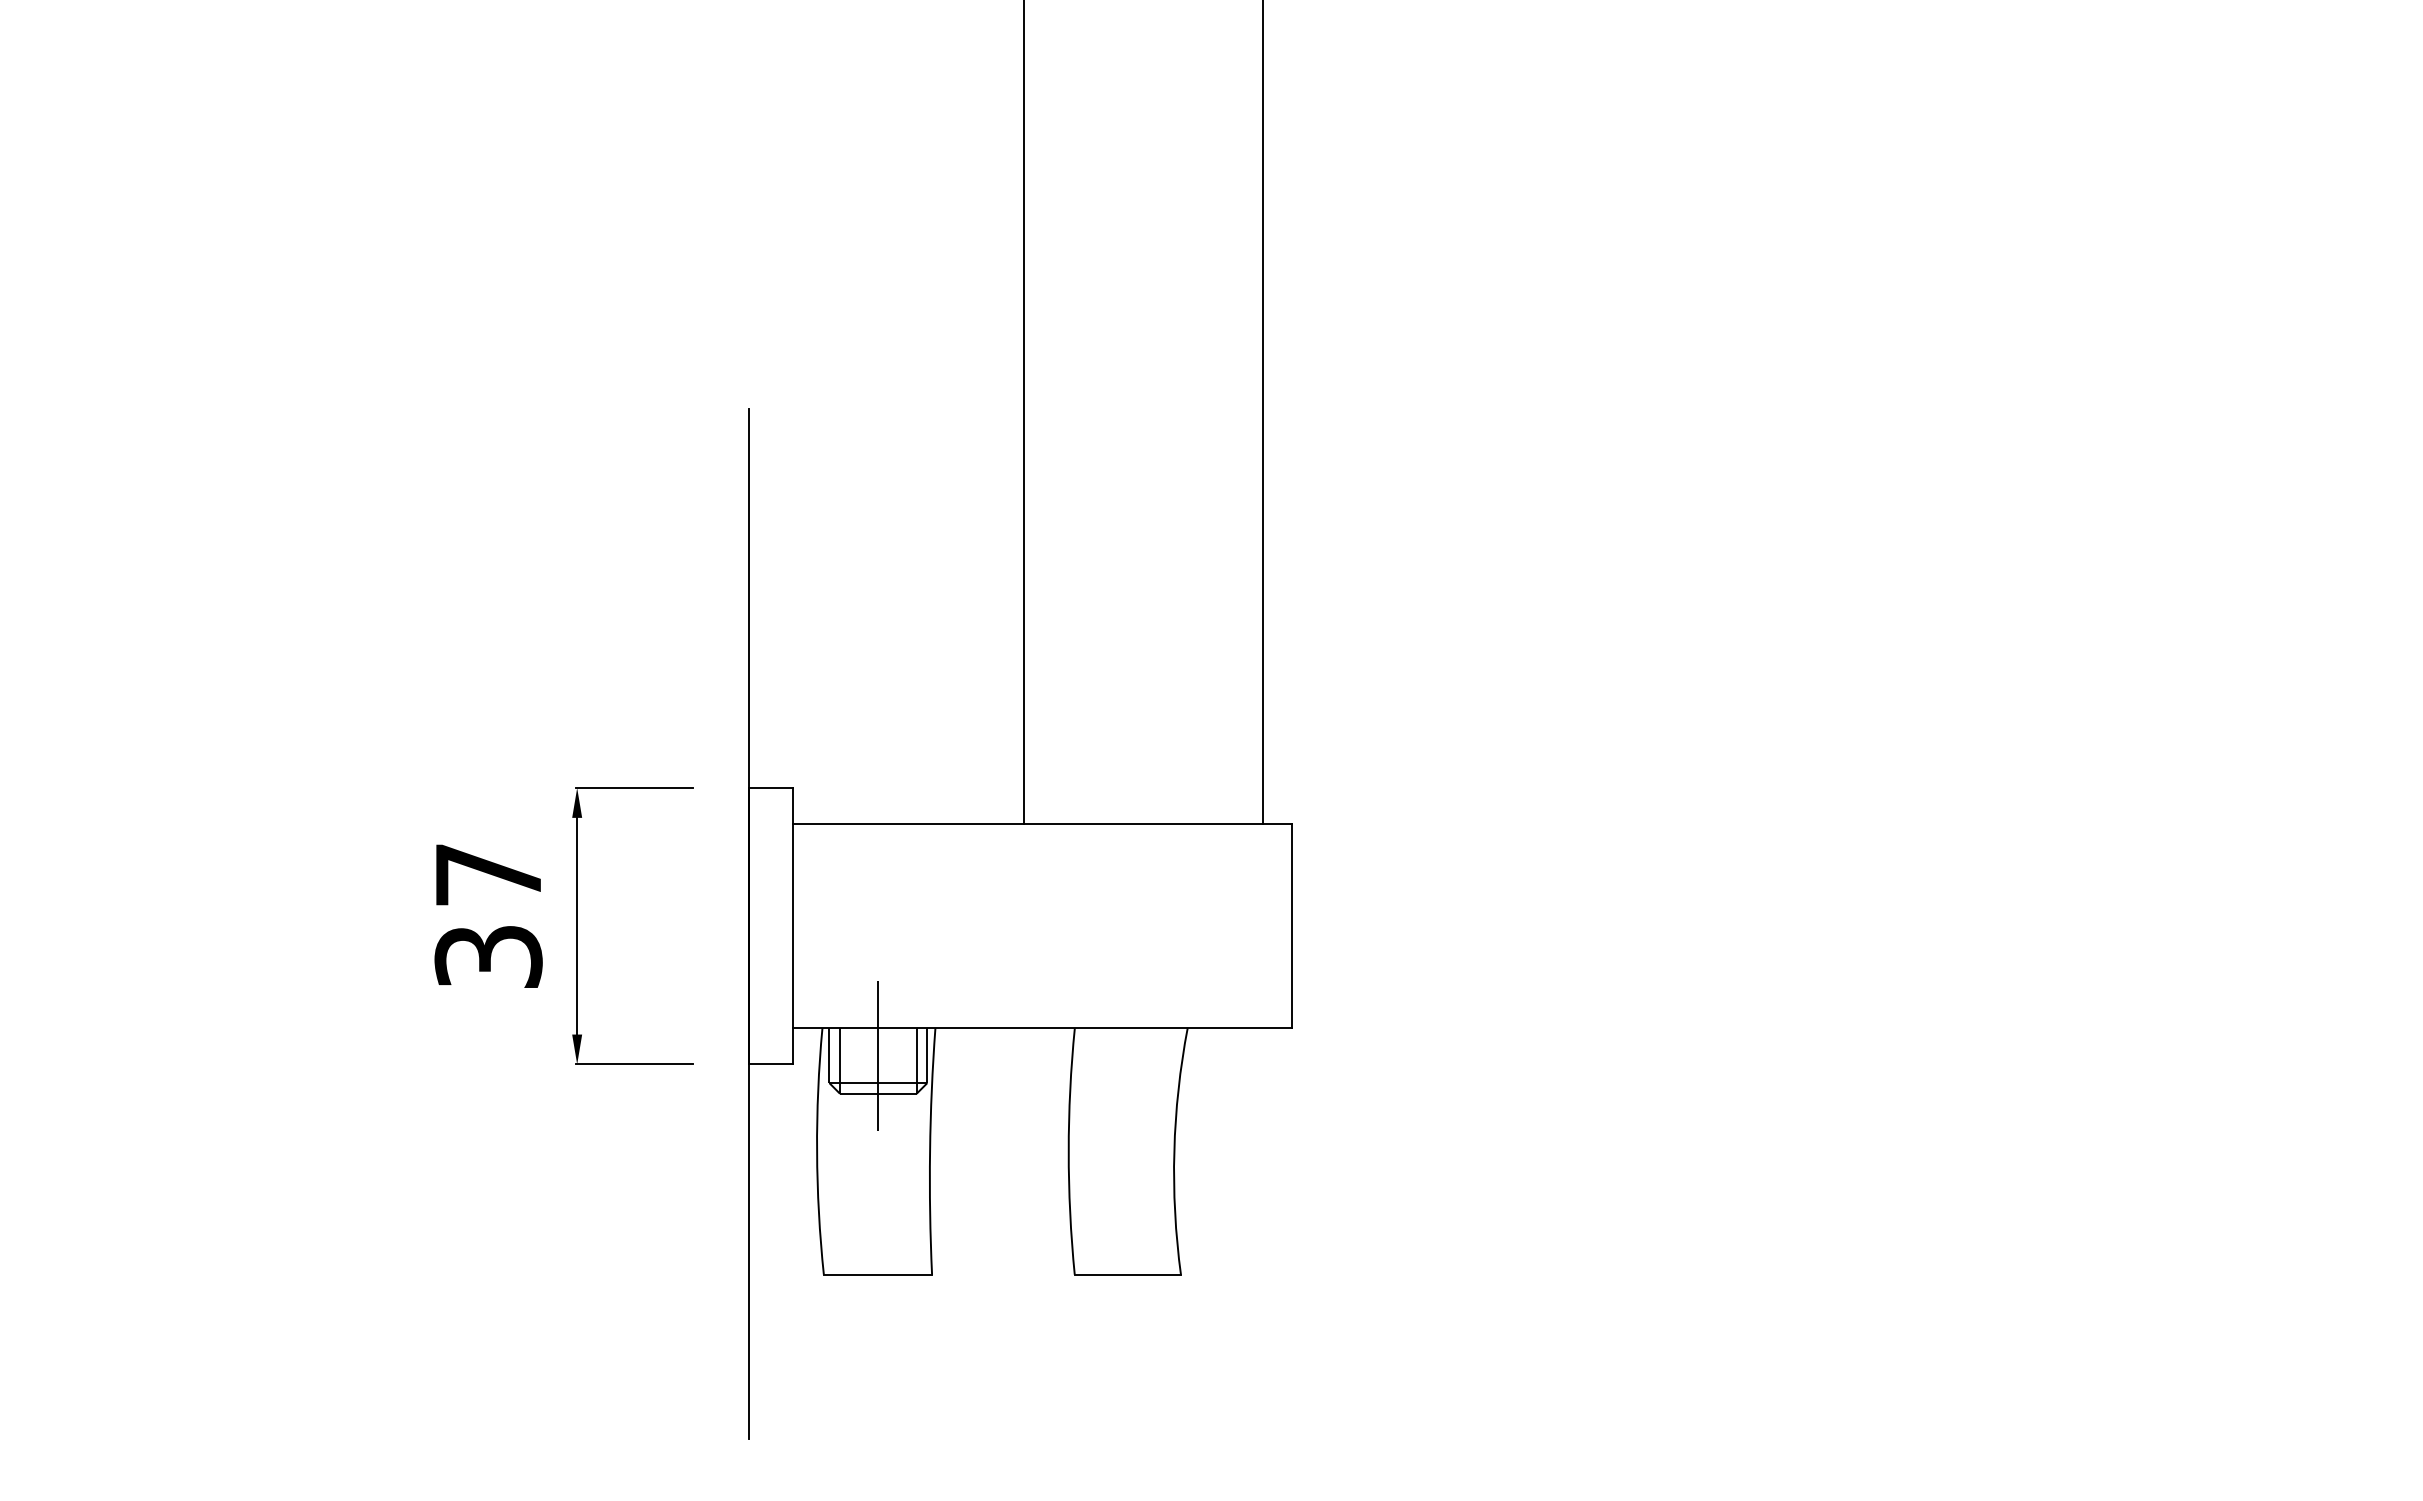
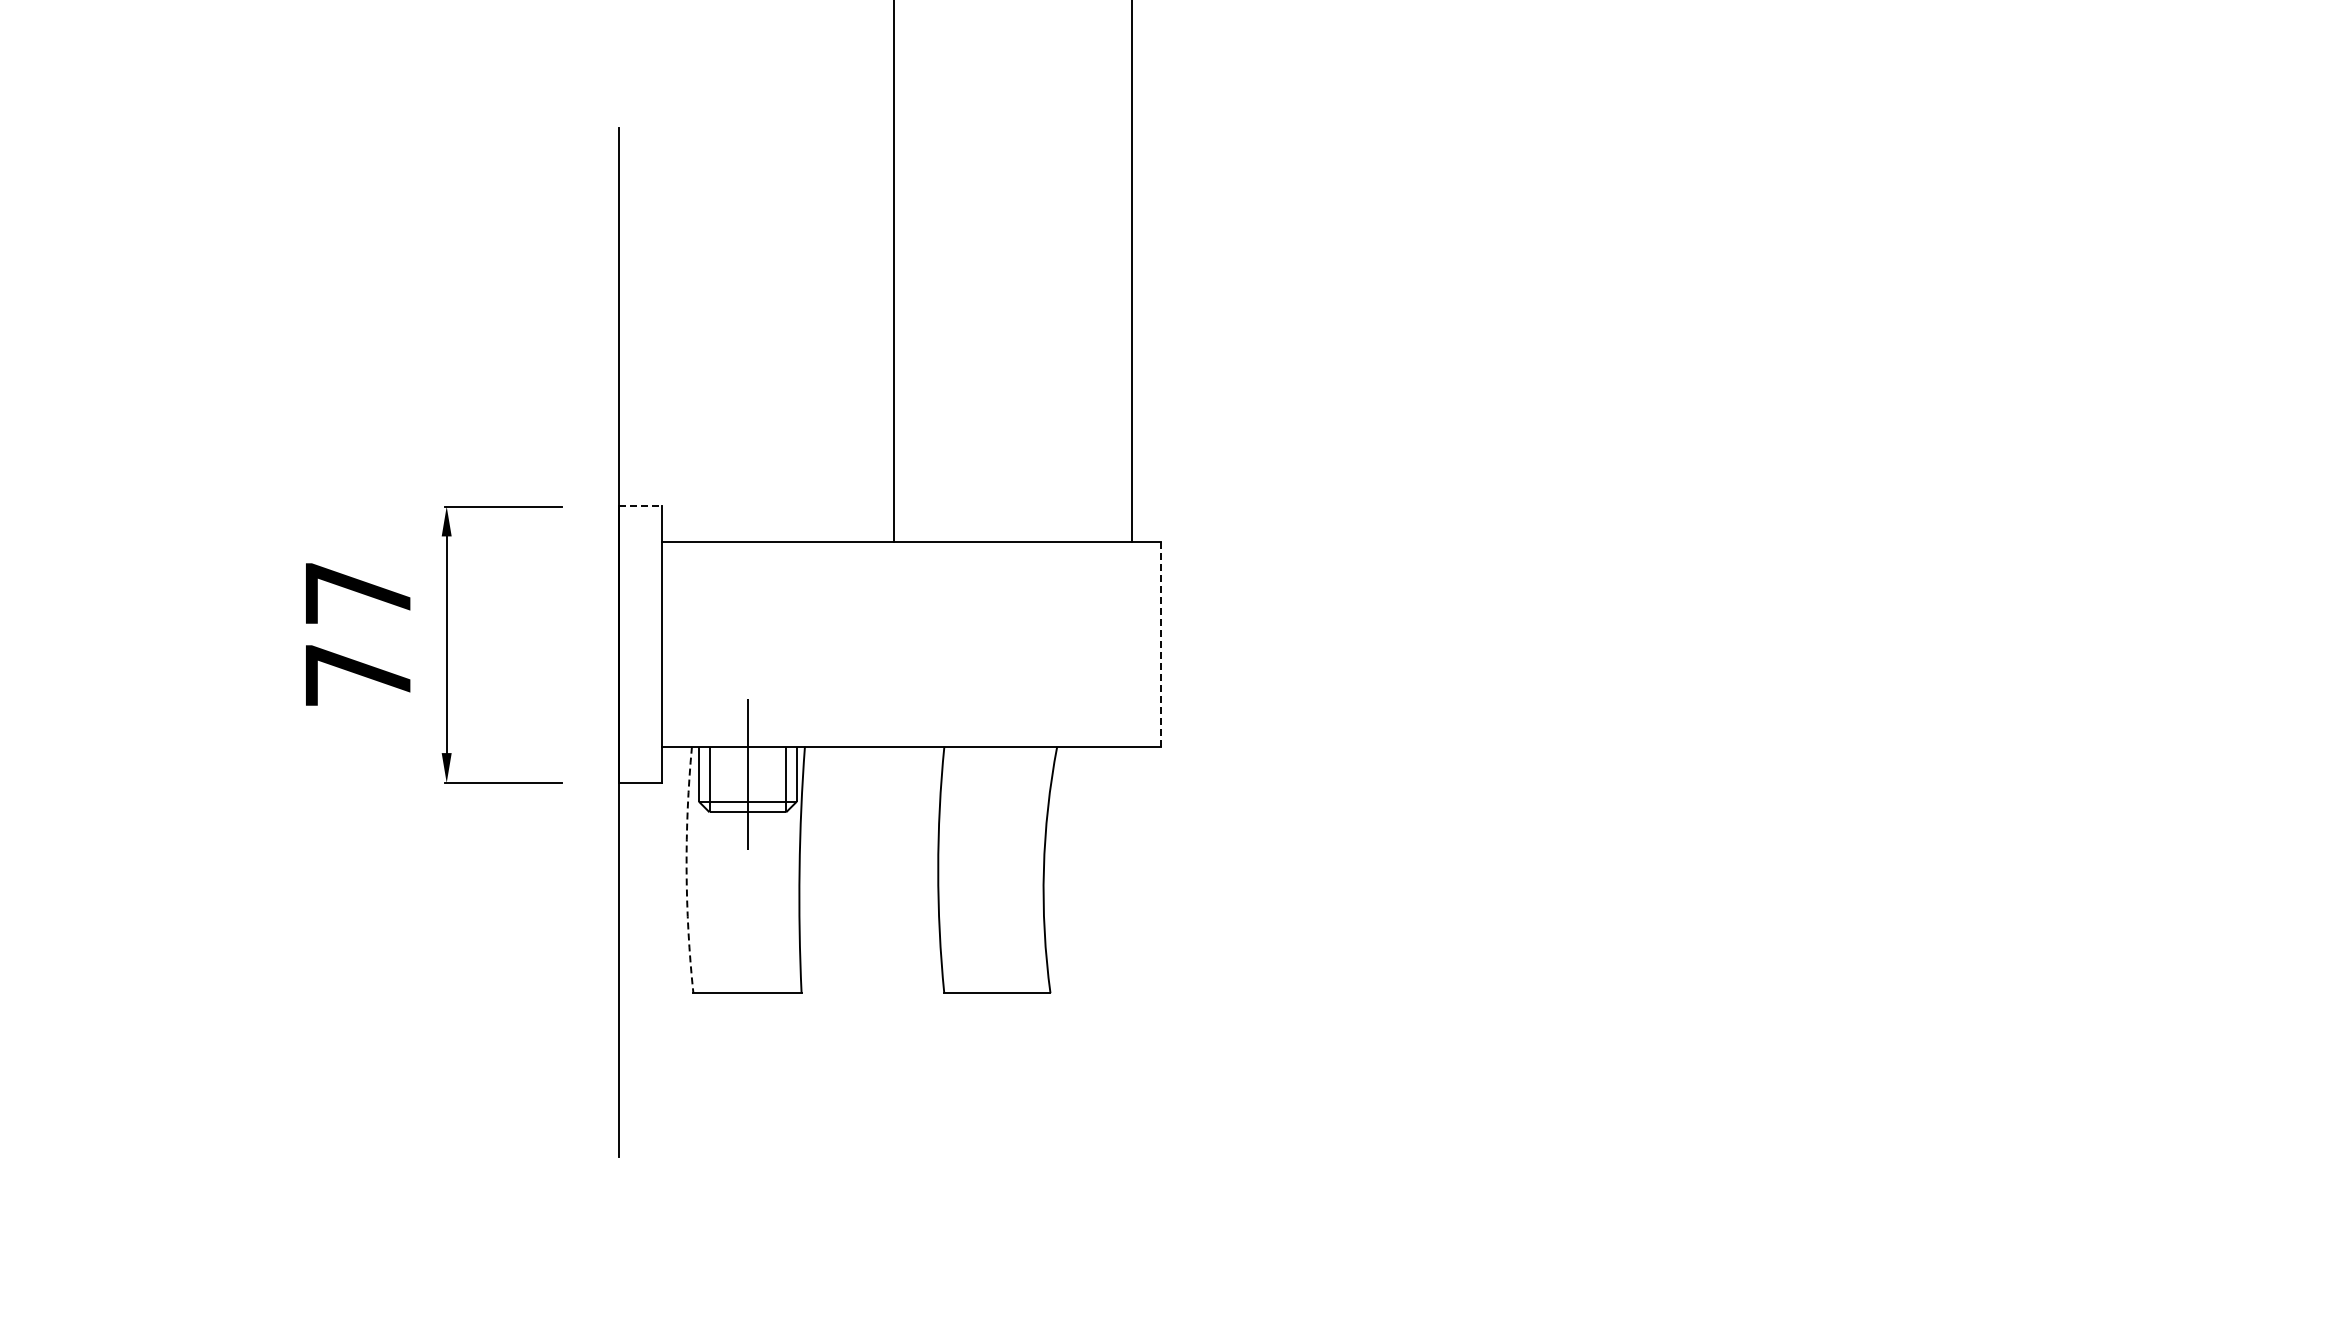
line: (770, 787) -> (640, 506), solid -> dashed
line: (1291, 926) -> (1161, 645), solid -> dashed
text: (488, 956) -> (358, 675), 37 -> 77
arc: (817, 1151) -> (687, 870), solid -> dashed

